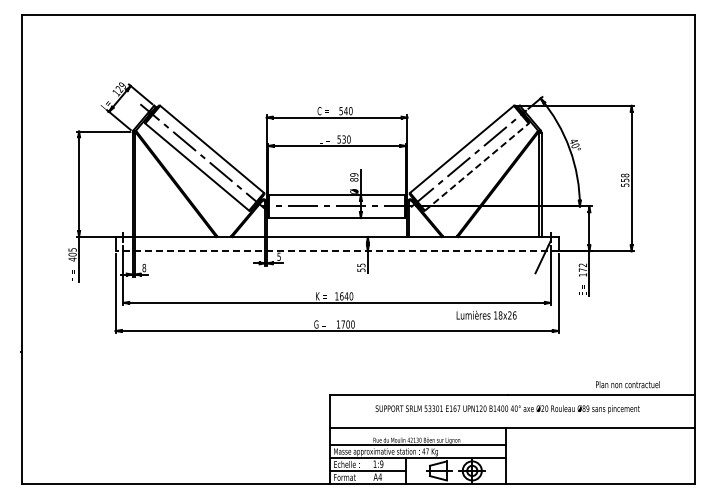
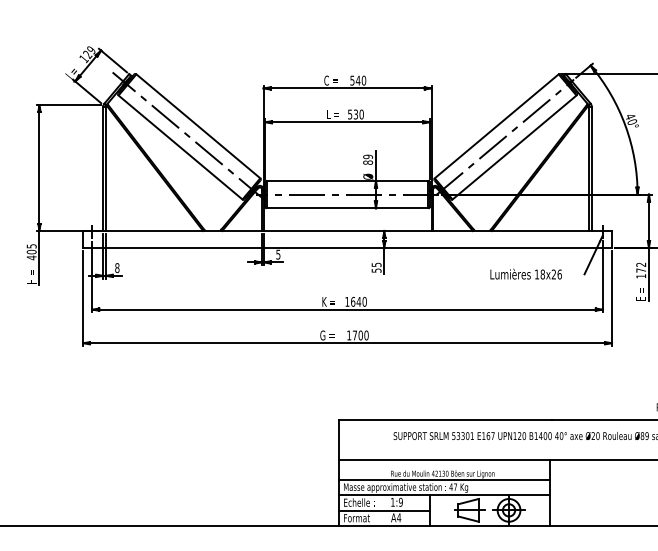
line: (476, 167) -> (514, 147), dashed -> solid
line: (336, 251) -> (346, 248), dashed -> solid
text: (486, 314) -> (526, 273), moved

